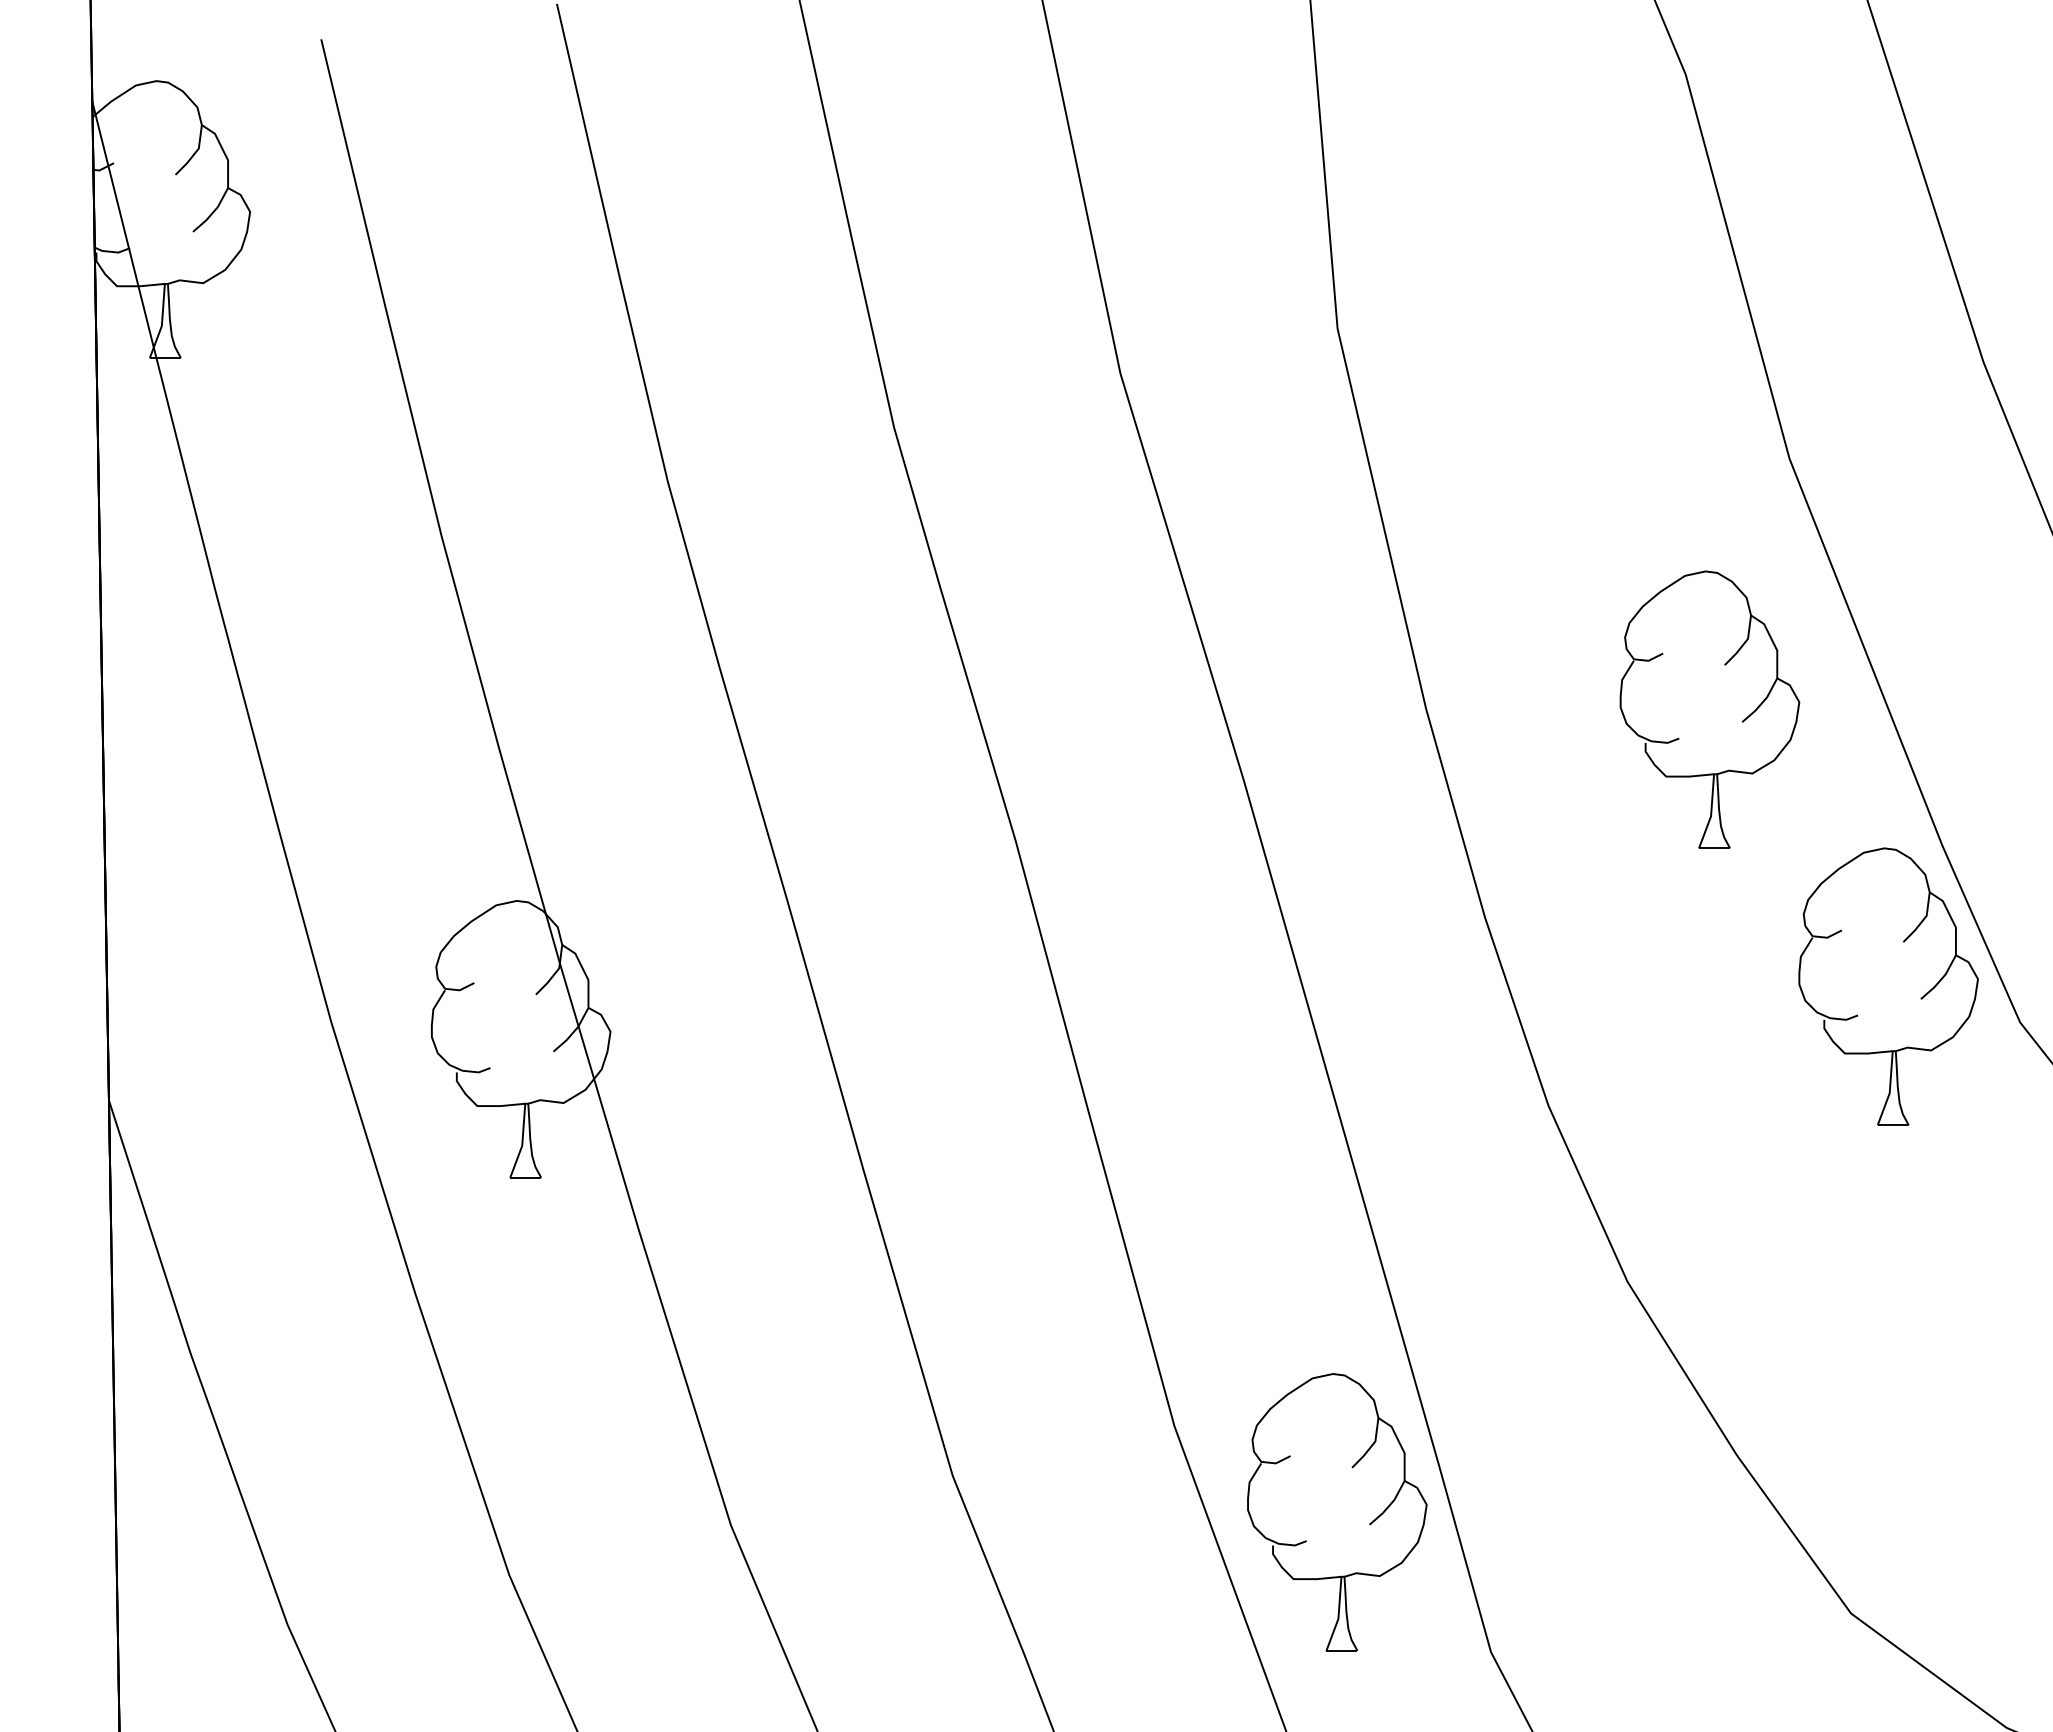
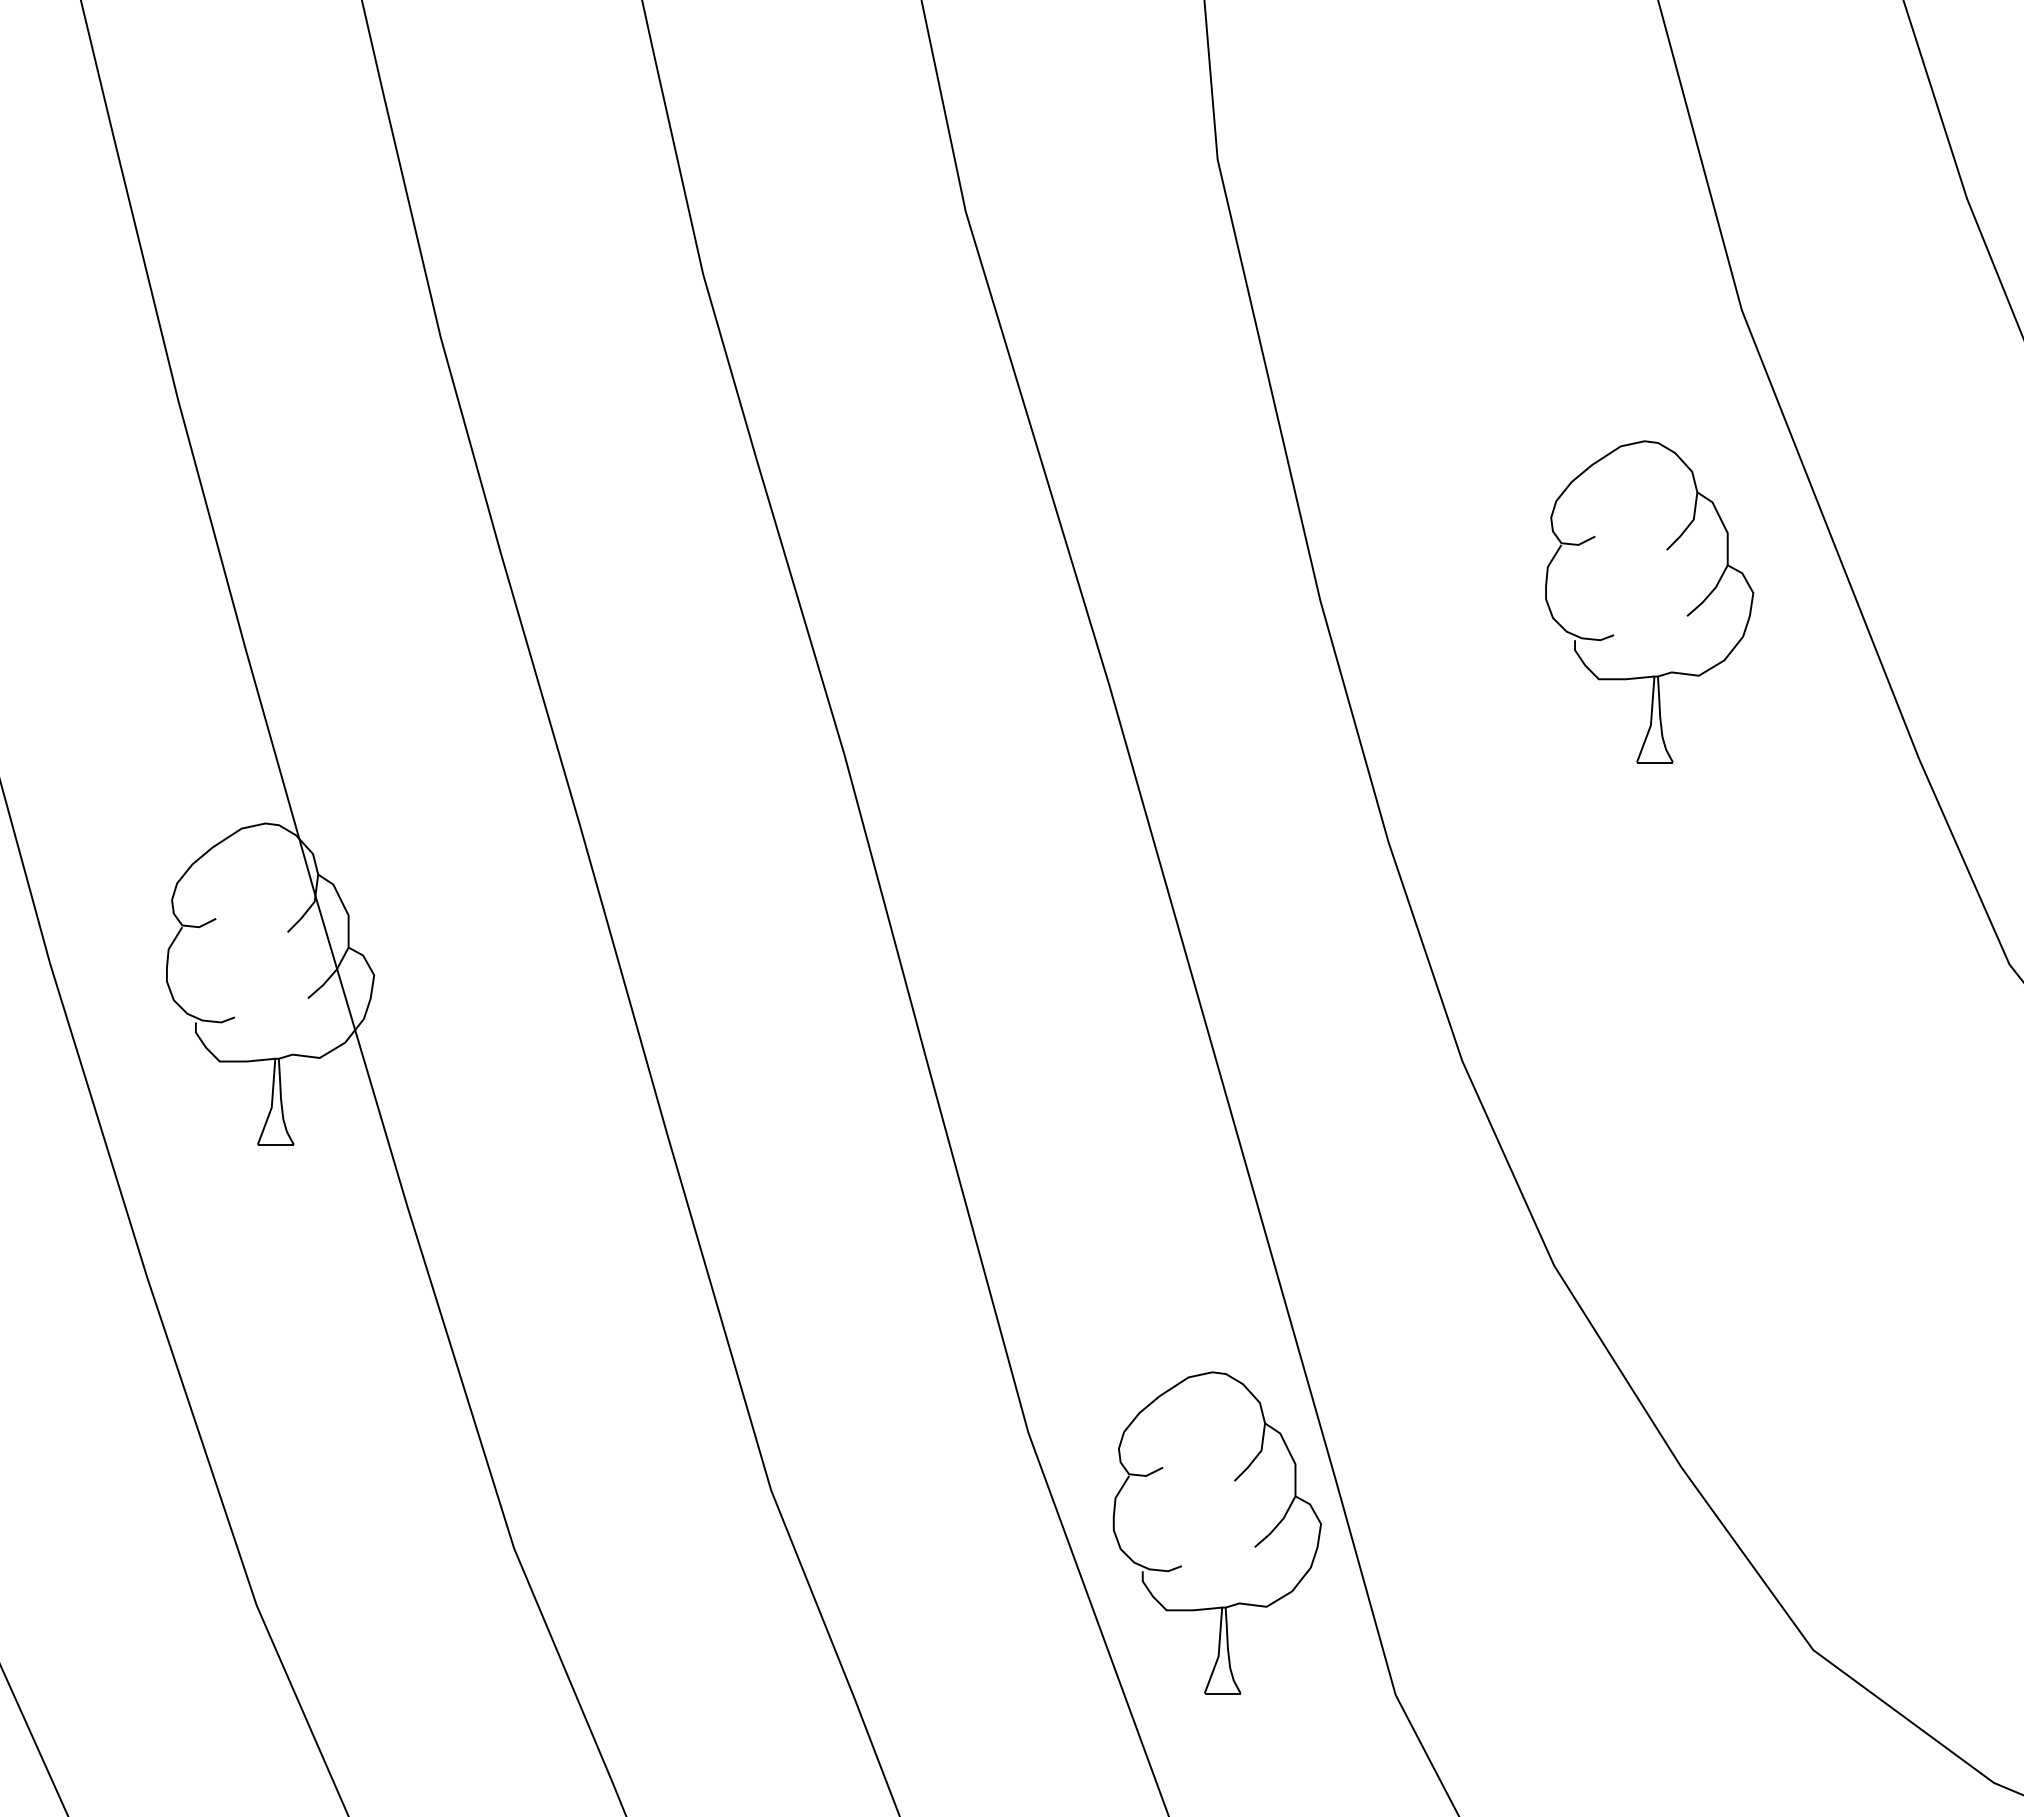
part: (1920, 998) -> (1893, 936), removed

